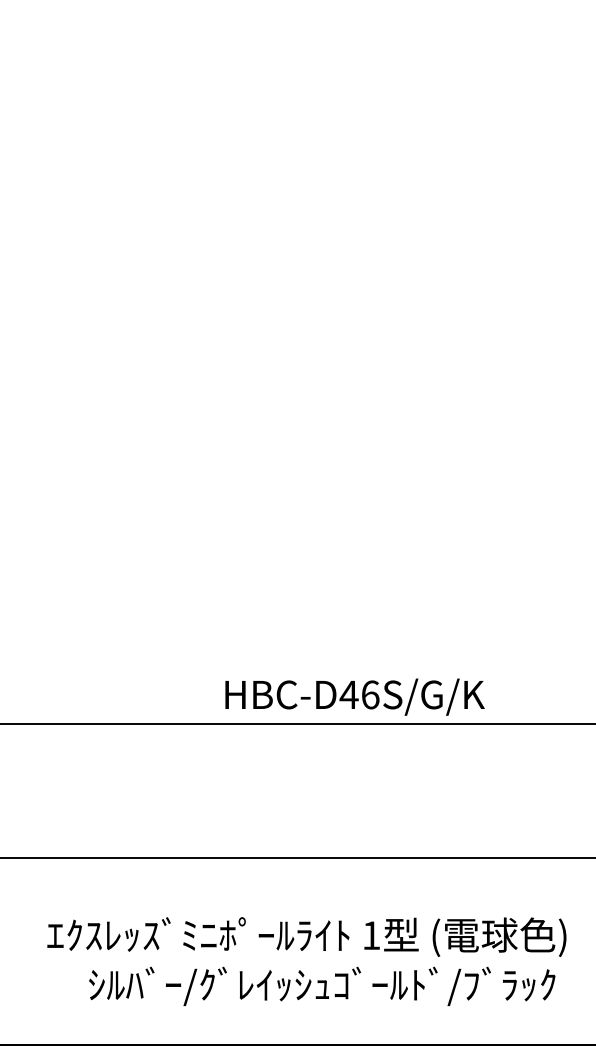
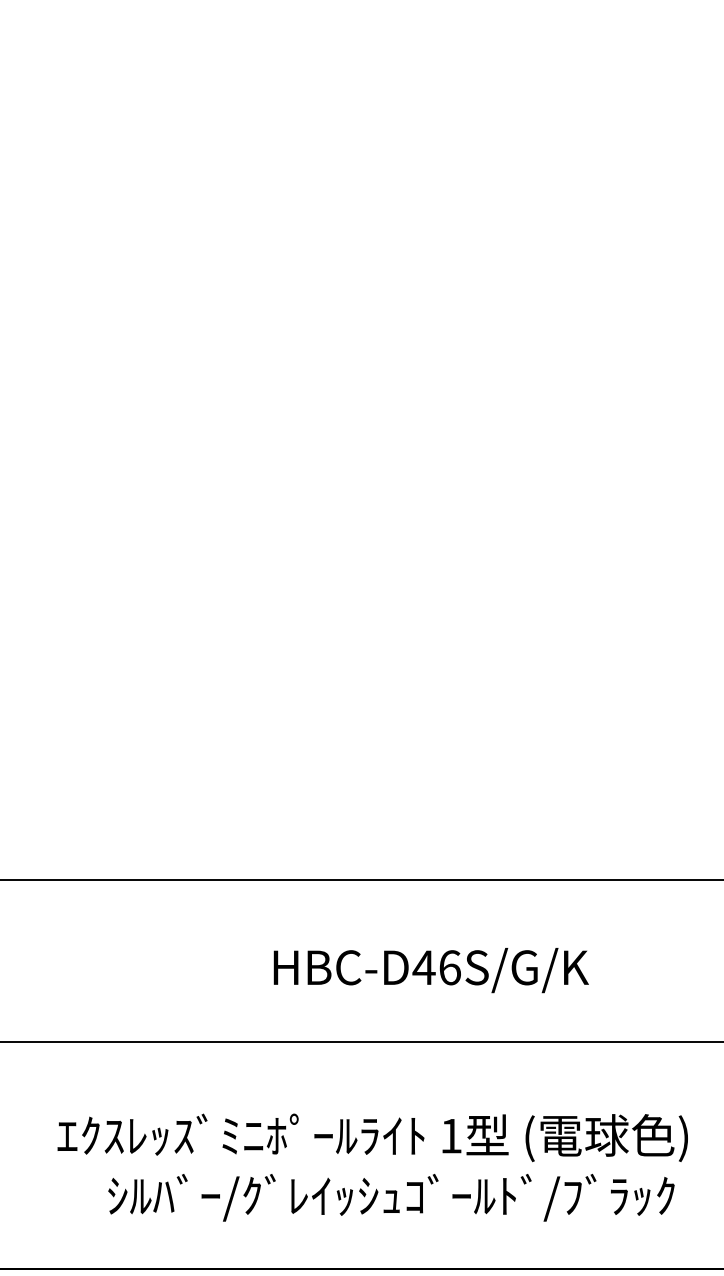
text: (354, 697) -> (430, 970), moved

